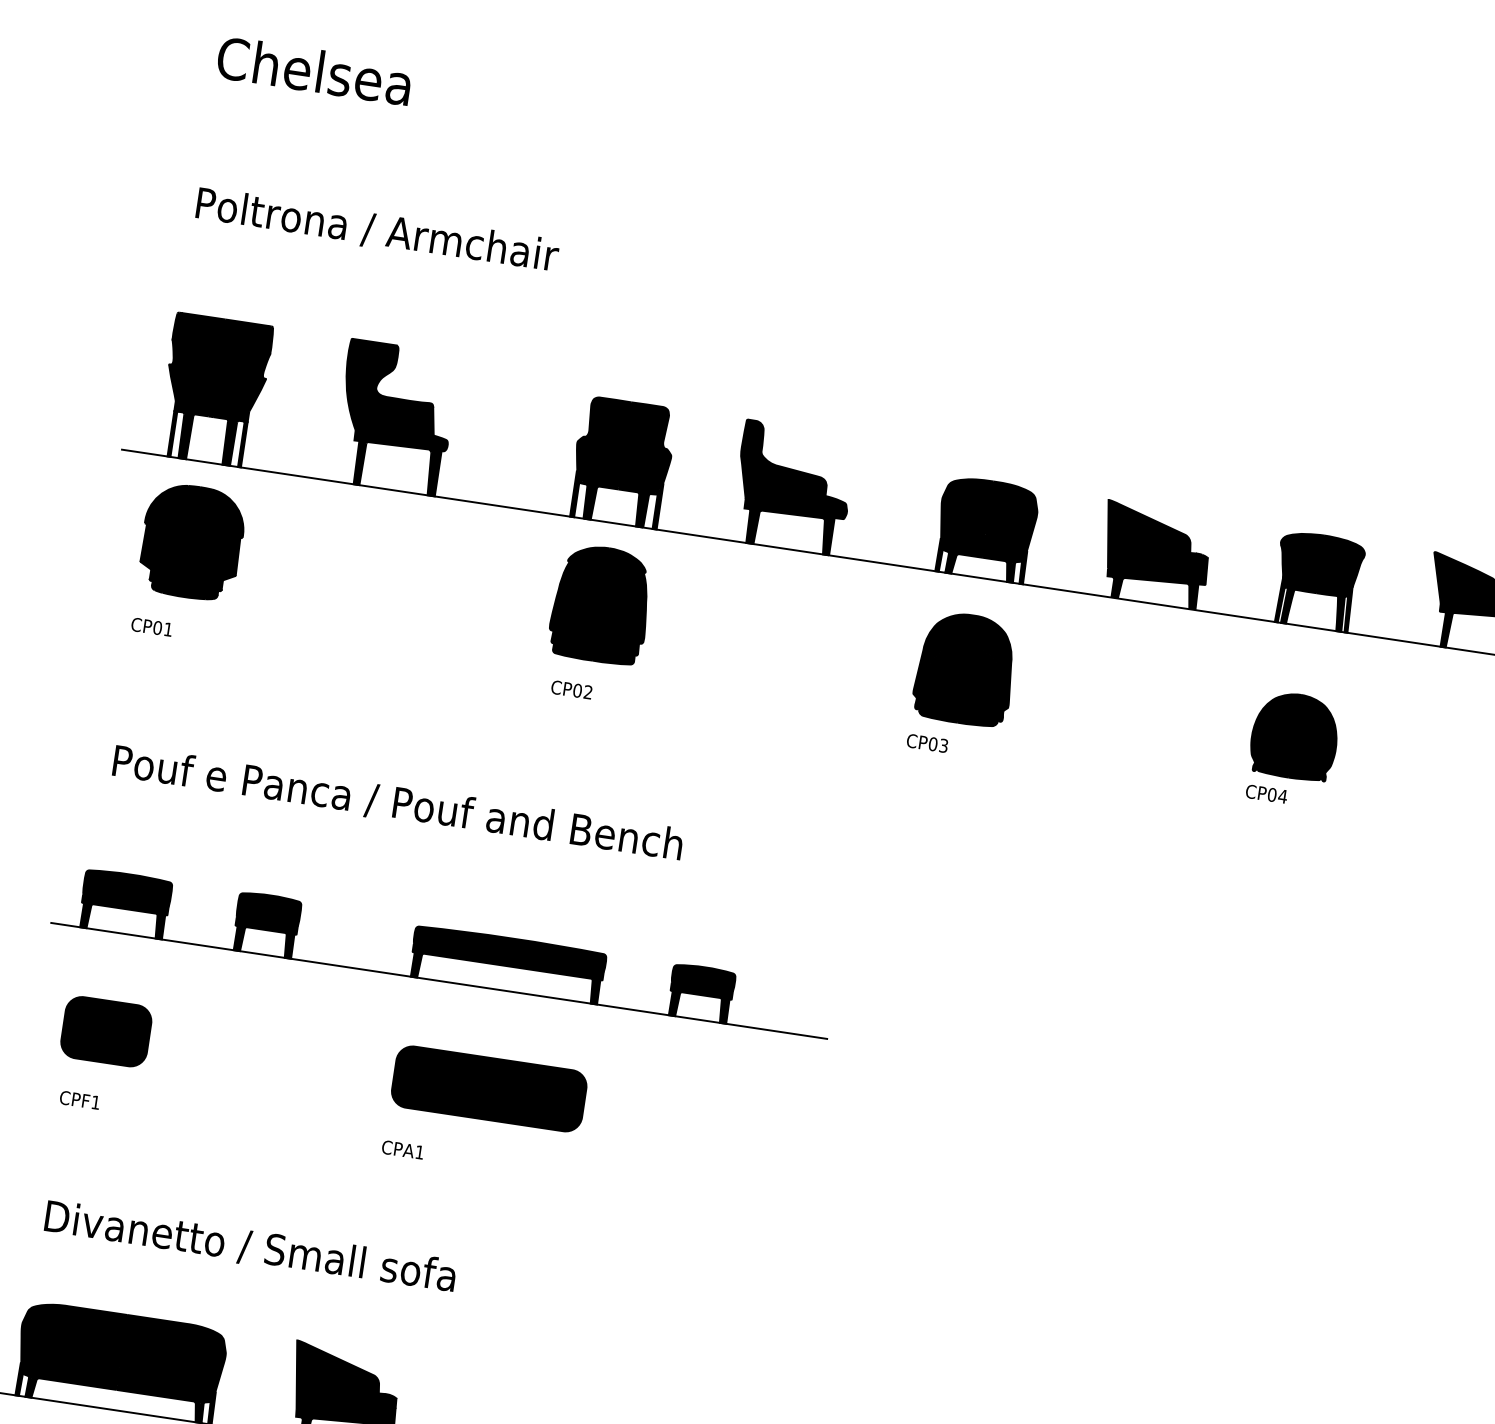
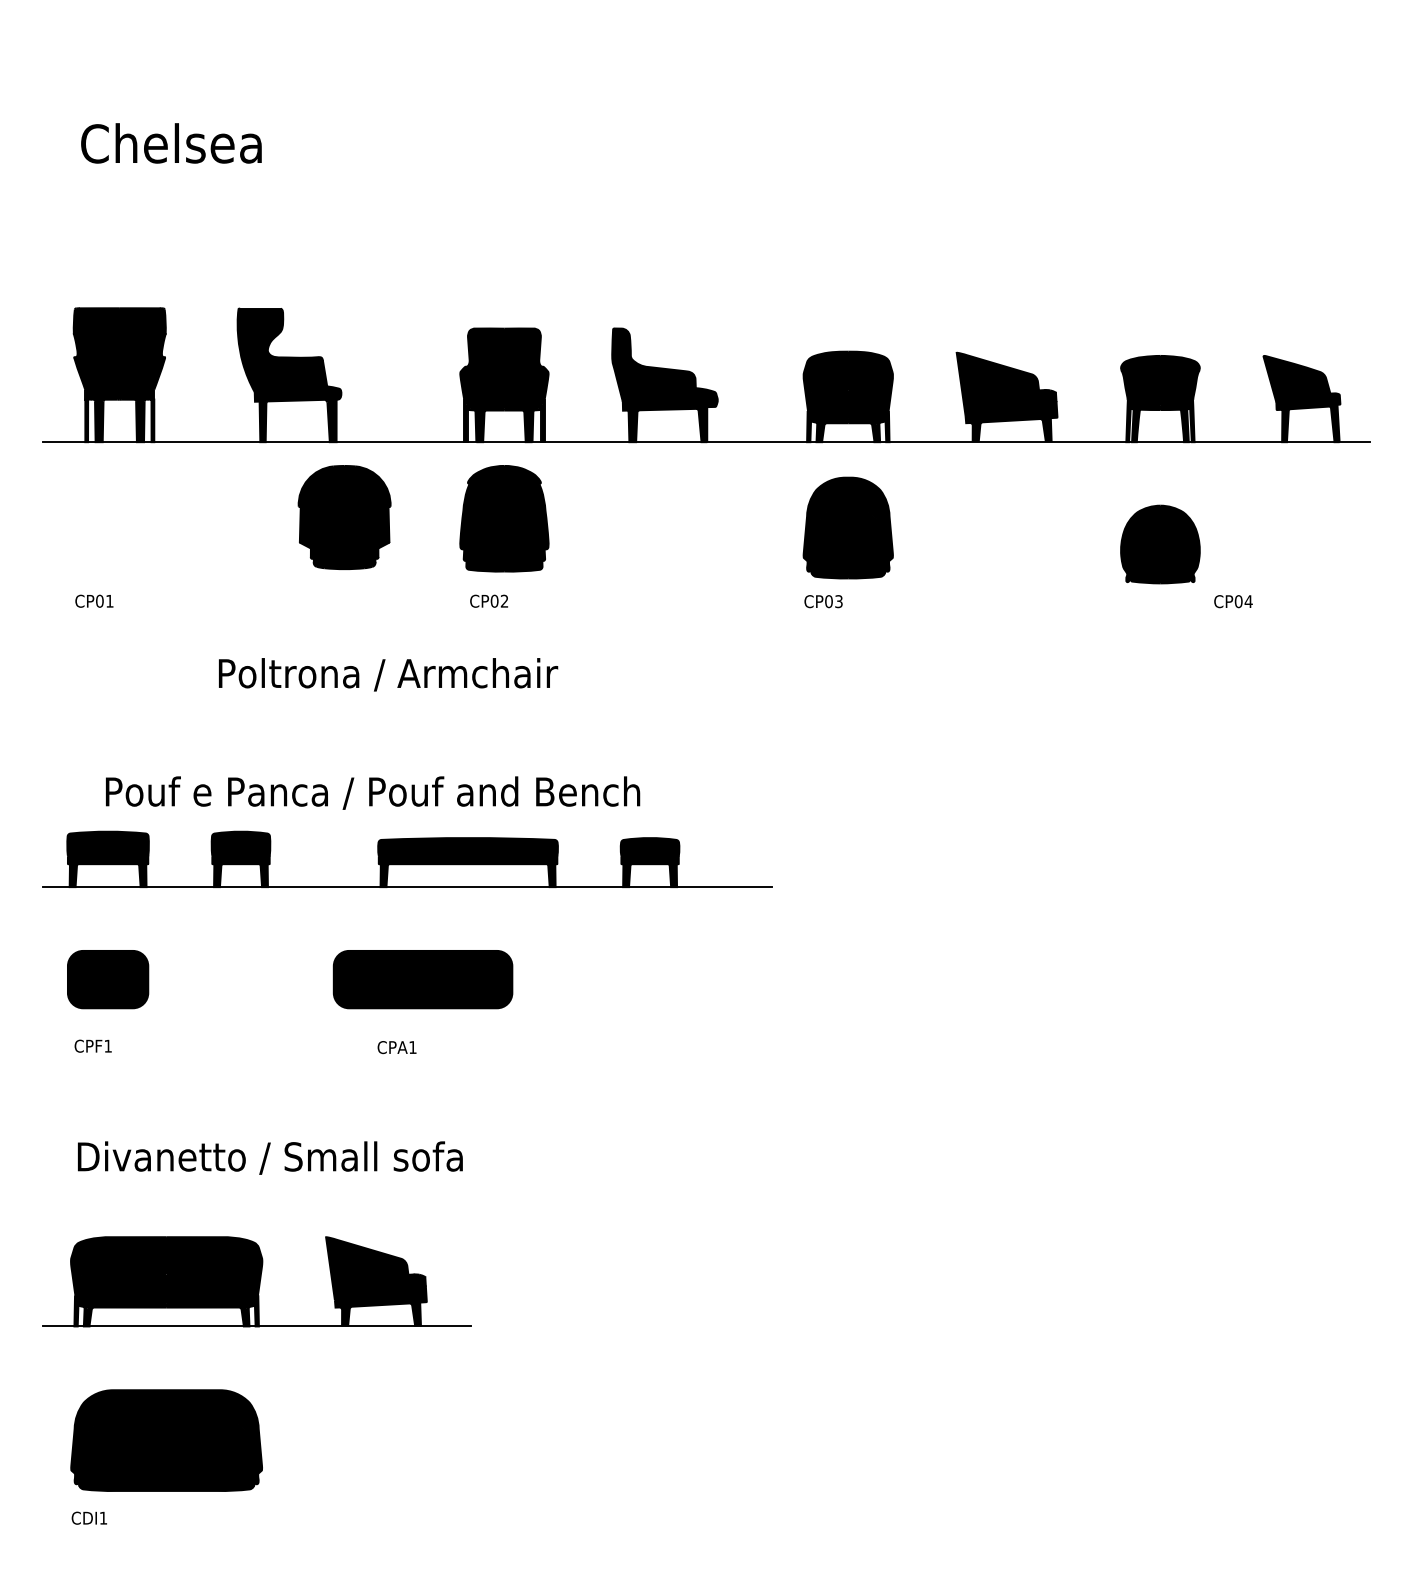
text: (314, 70) -> (171, 143), moved
text: (377, 230) -> (388, 674), moved
part: (191, 542) -> (344, 517), moved
text: (1266, 793) -> (1233, 601), moved
text: (398, 803) -> (373, 792), moved
part: (488, 1088) -> (422, 979), moved

